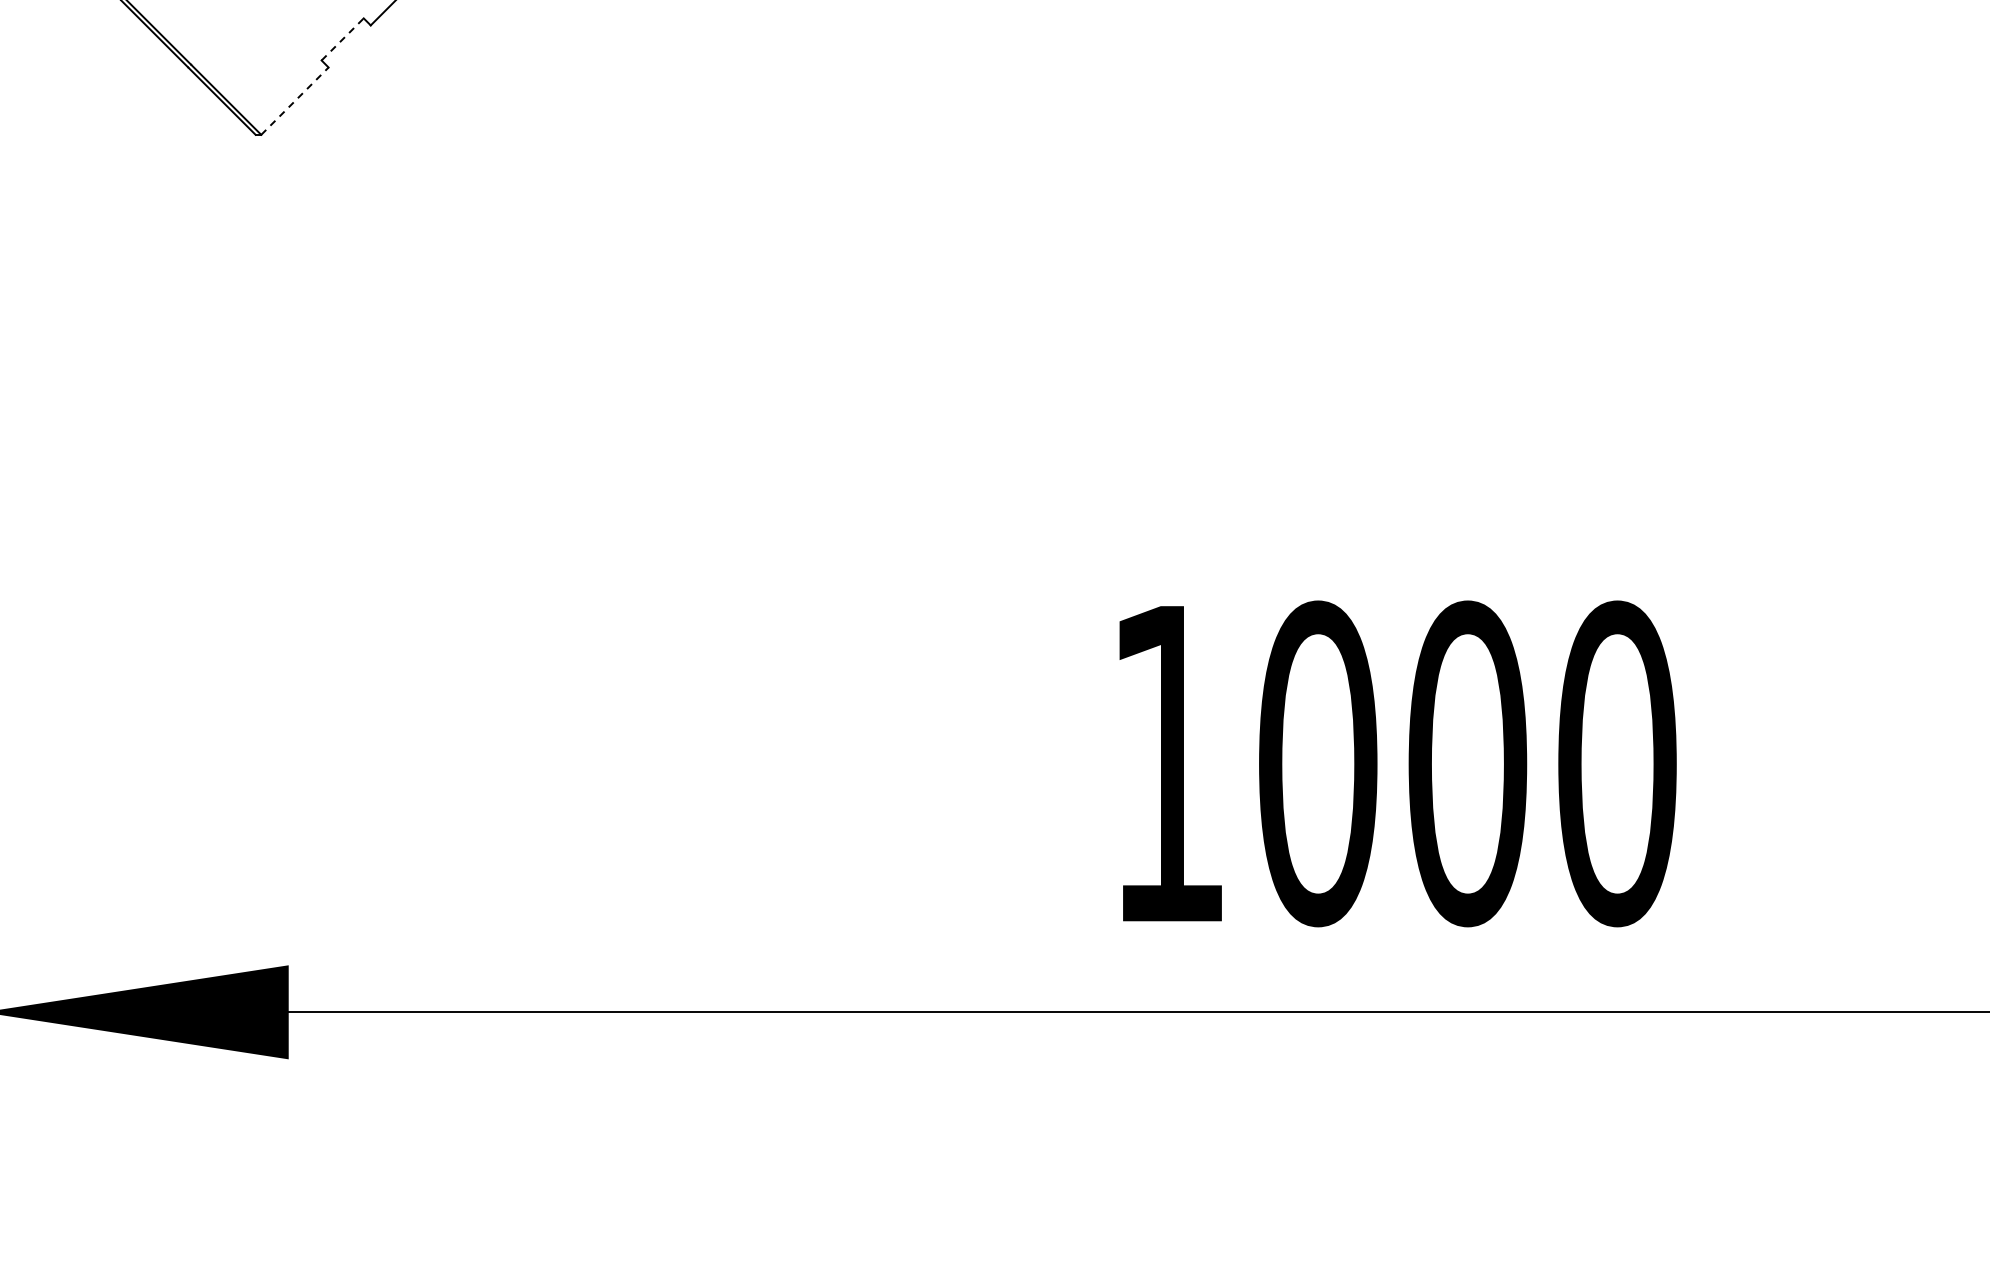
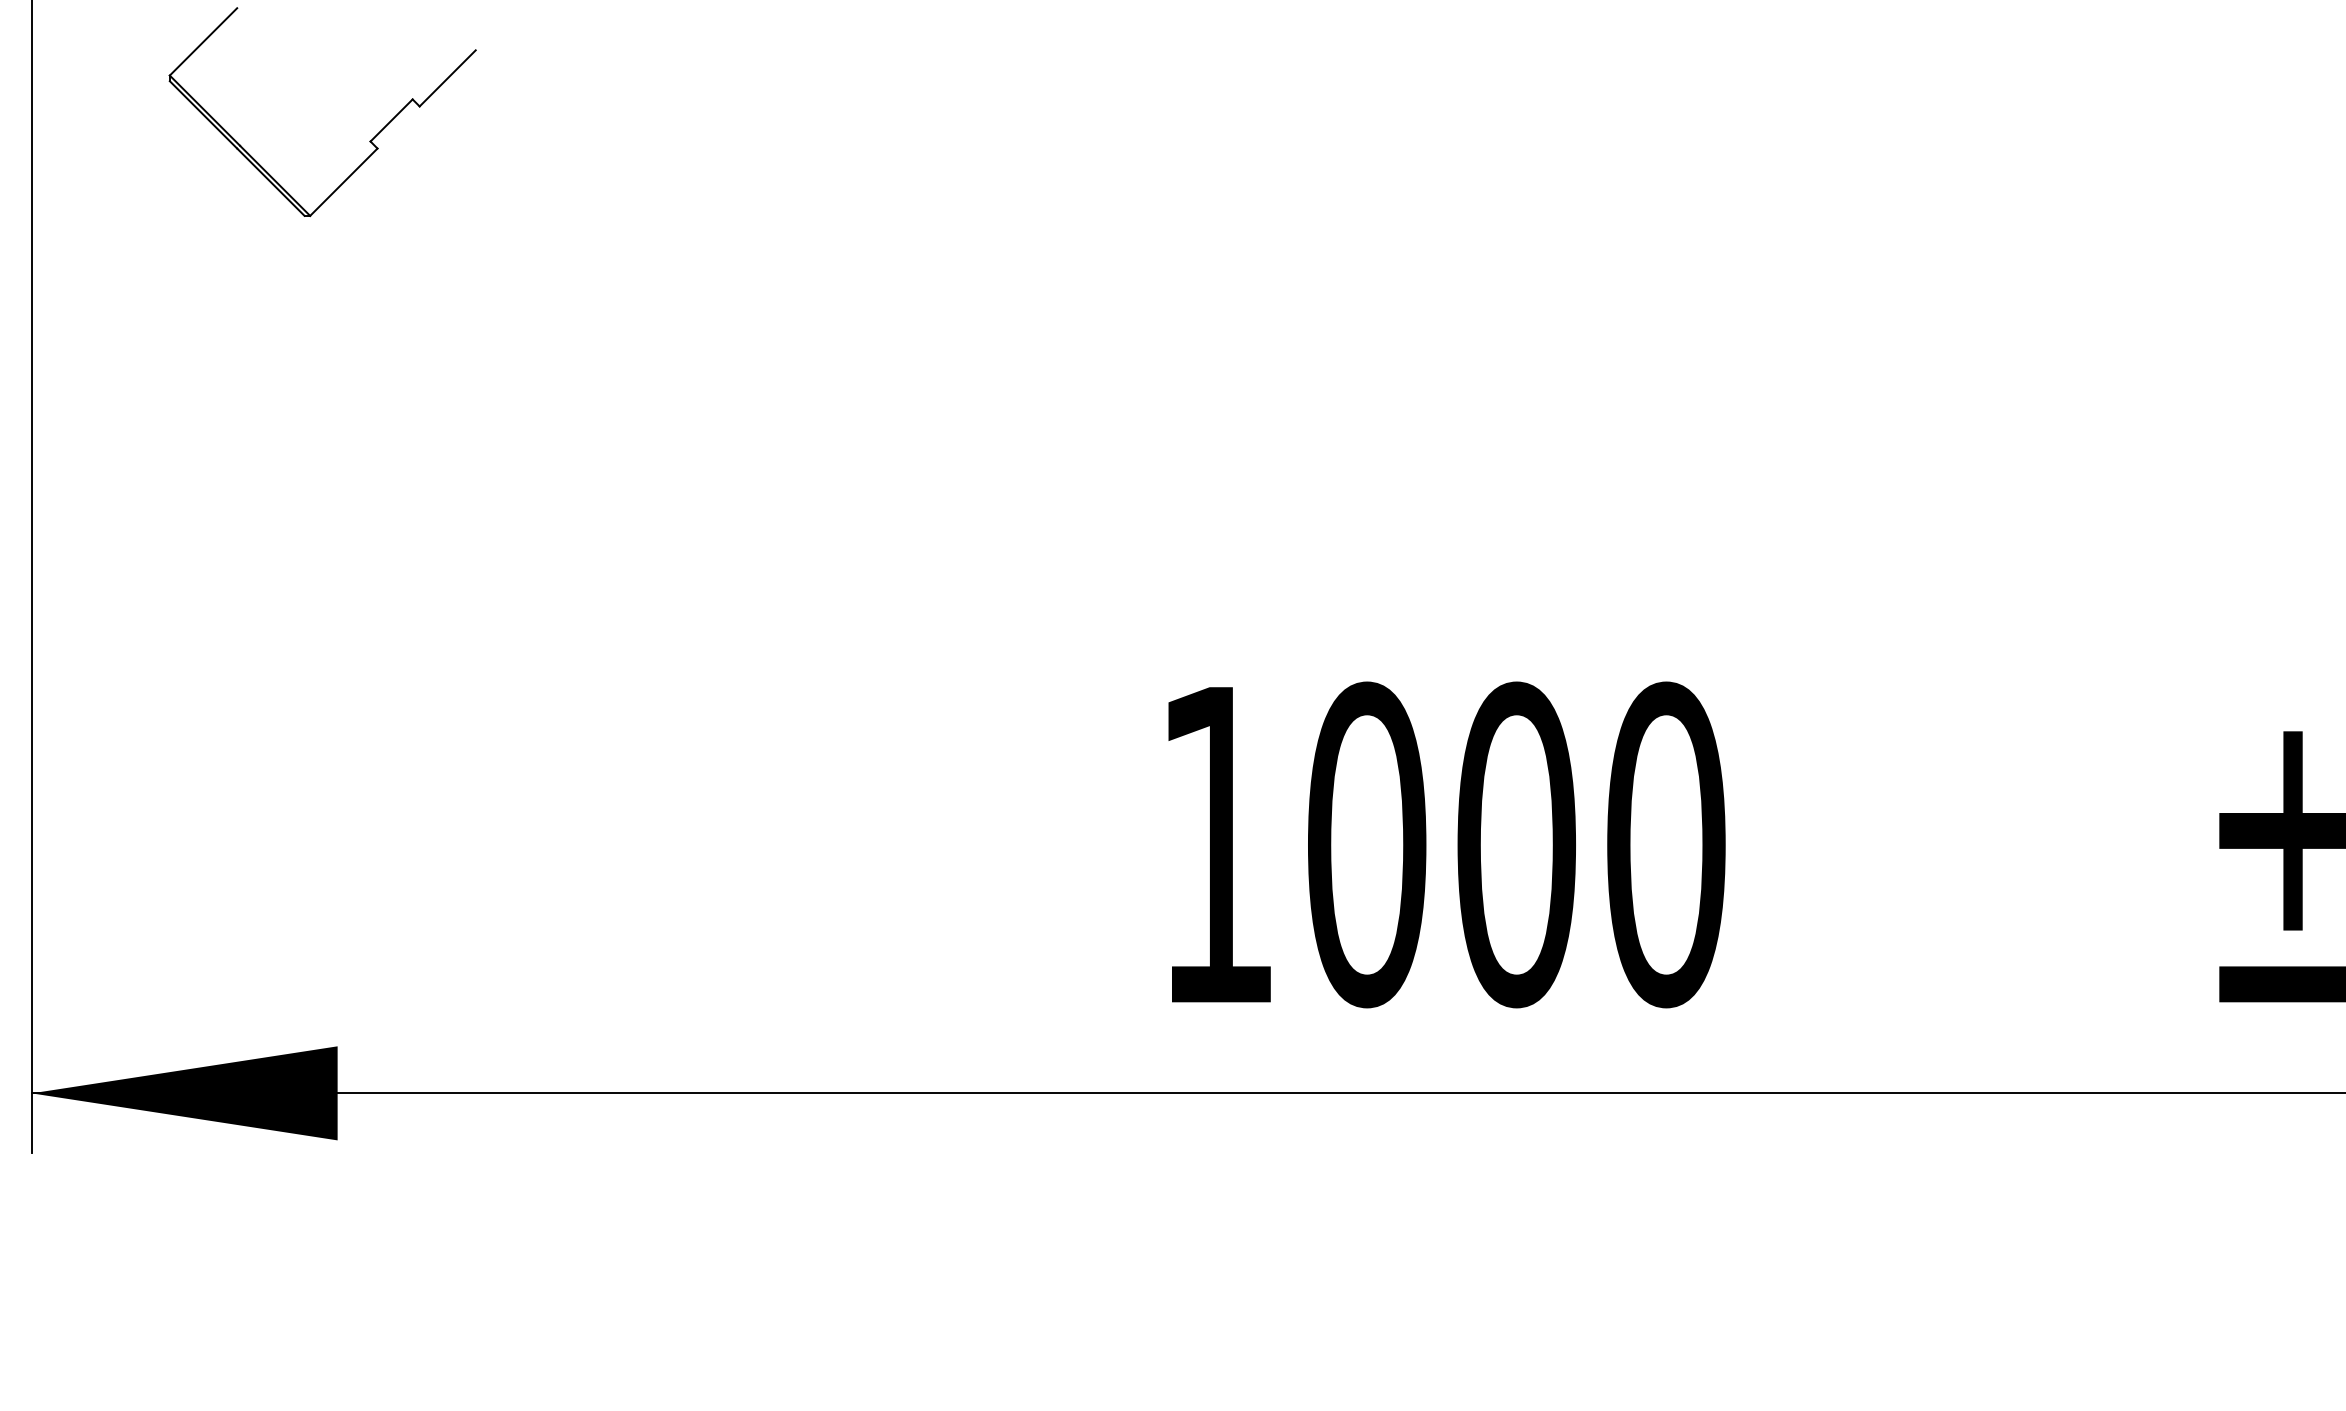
line: (342, 39) -> (391, 120), dashed -> solid
line: (294, 101) -> (343, 182), dashed -> solid

